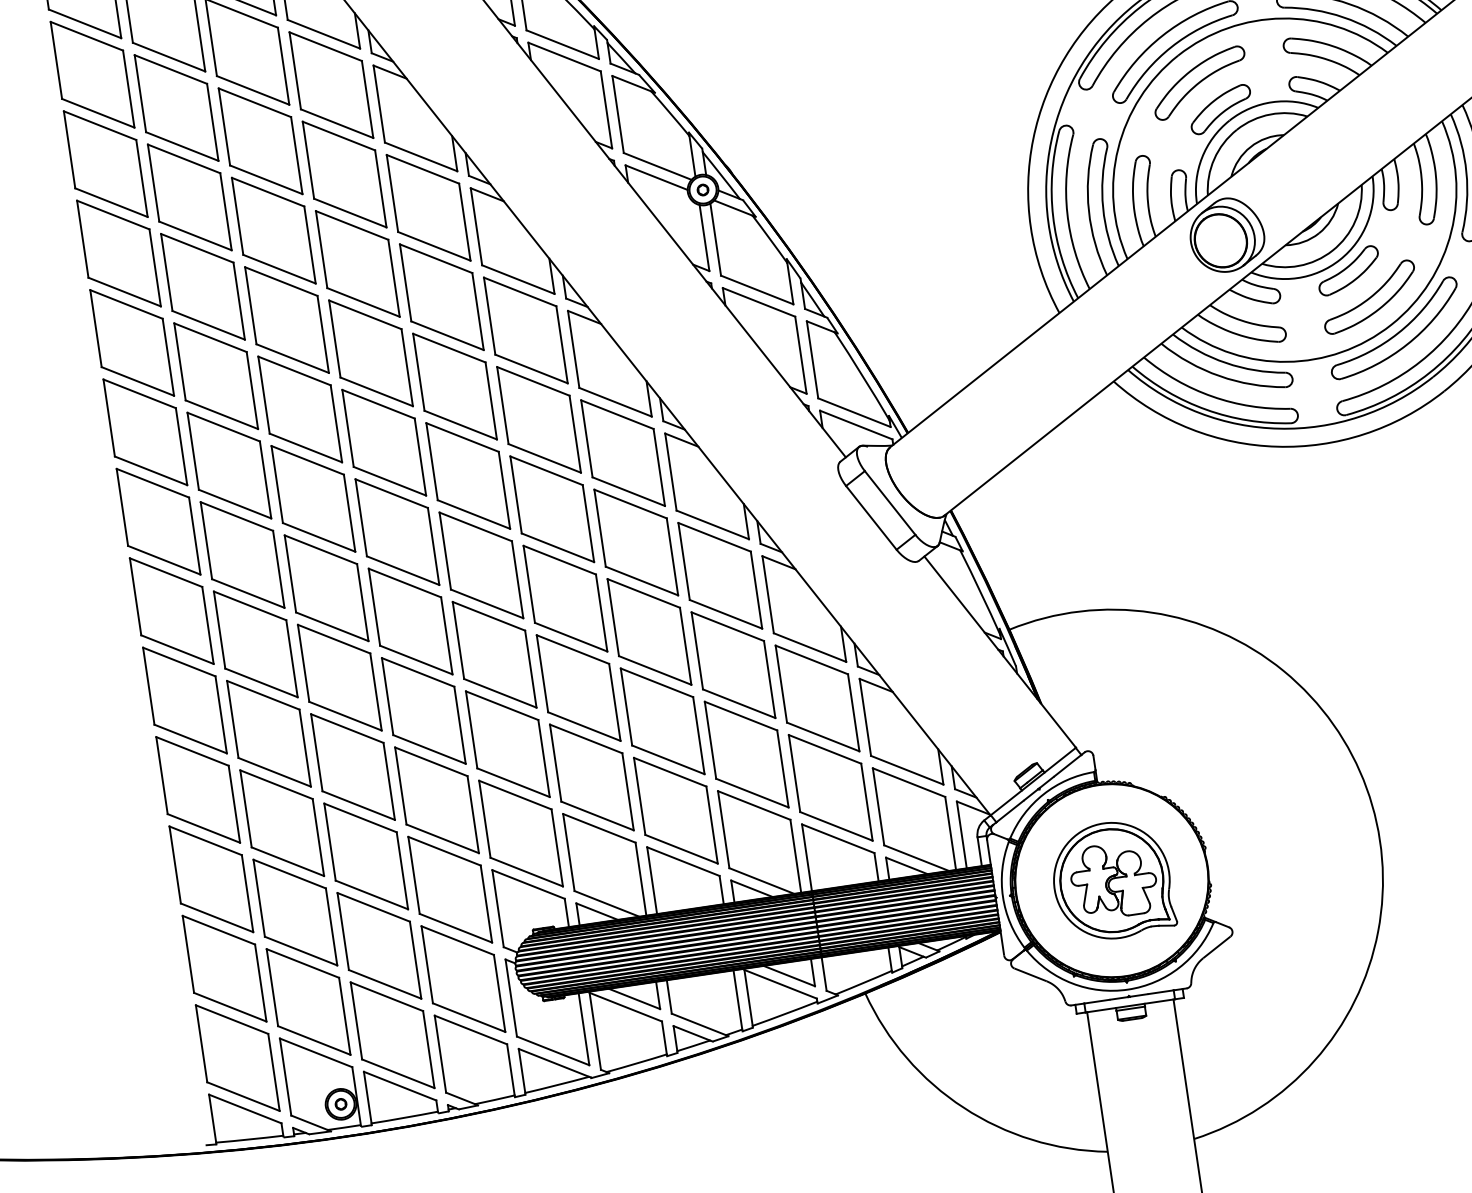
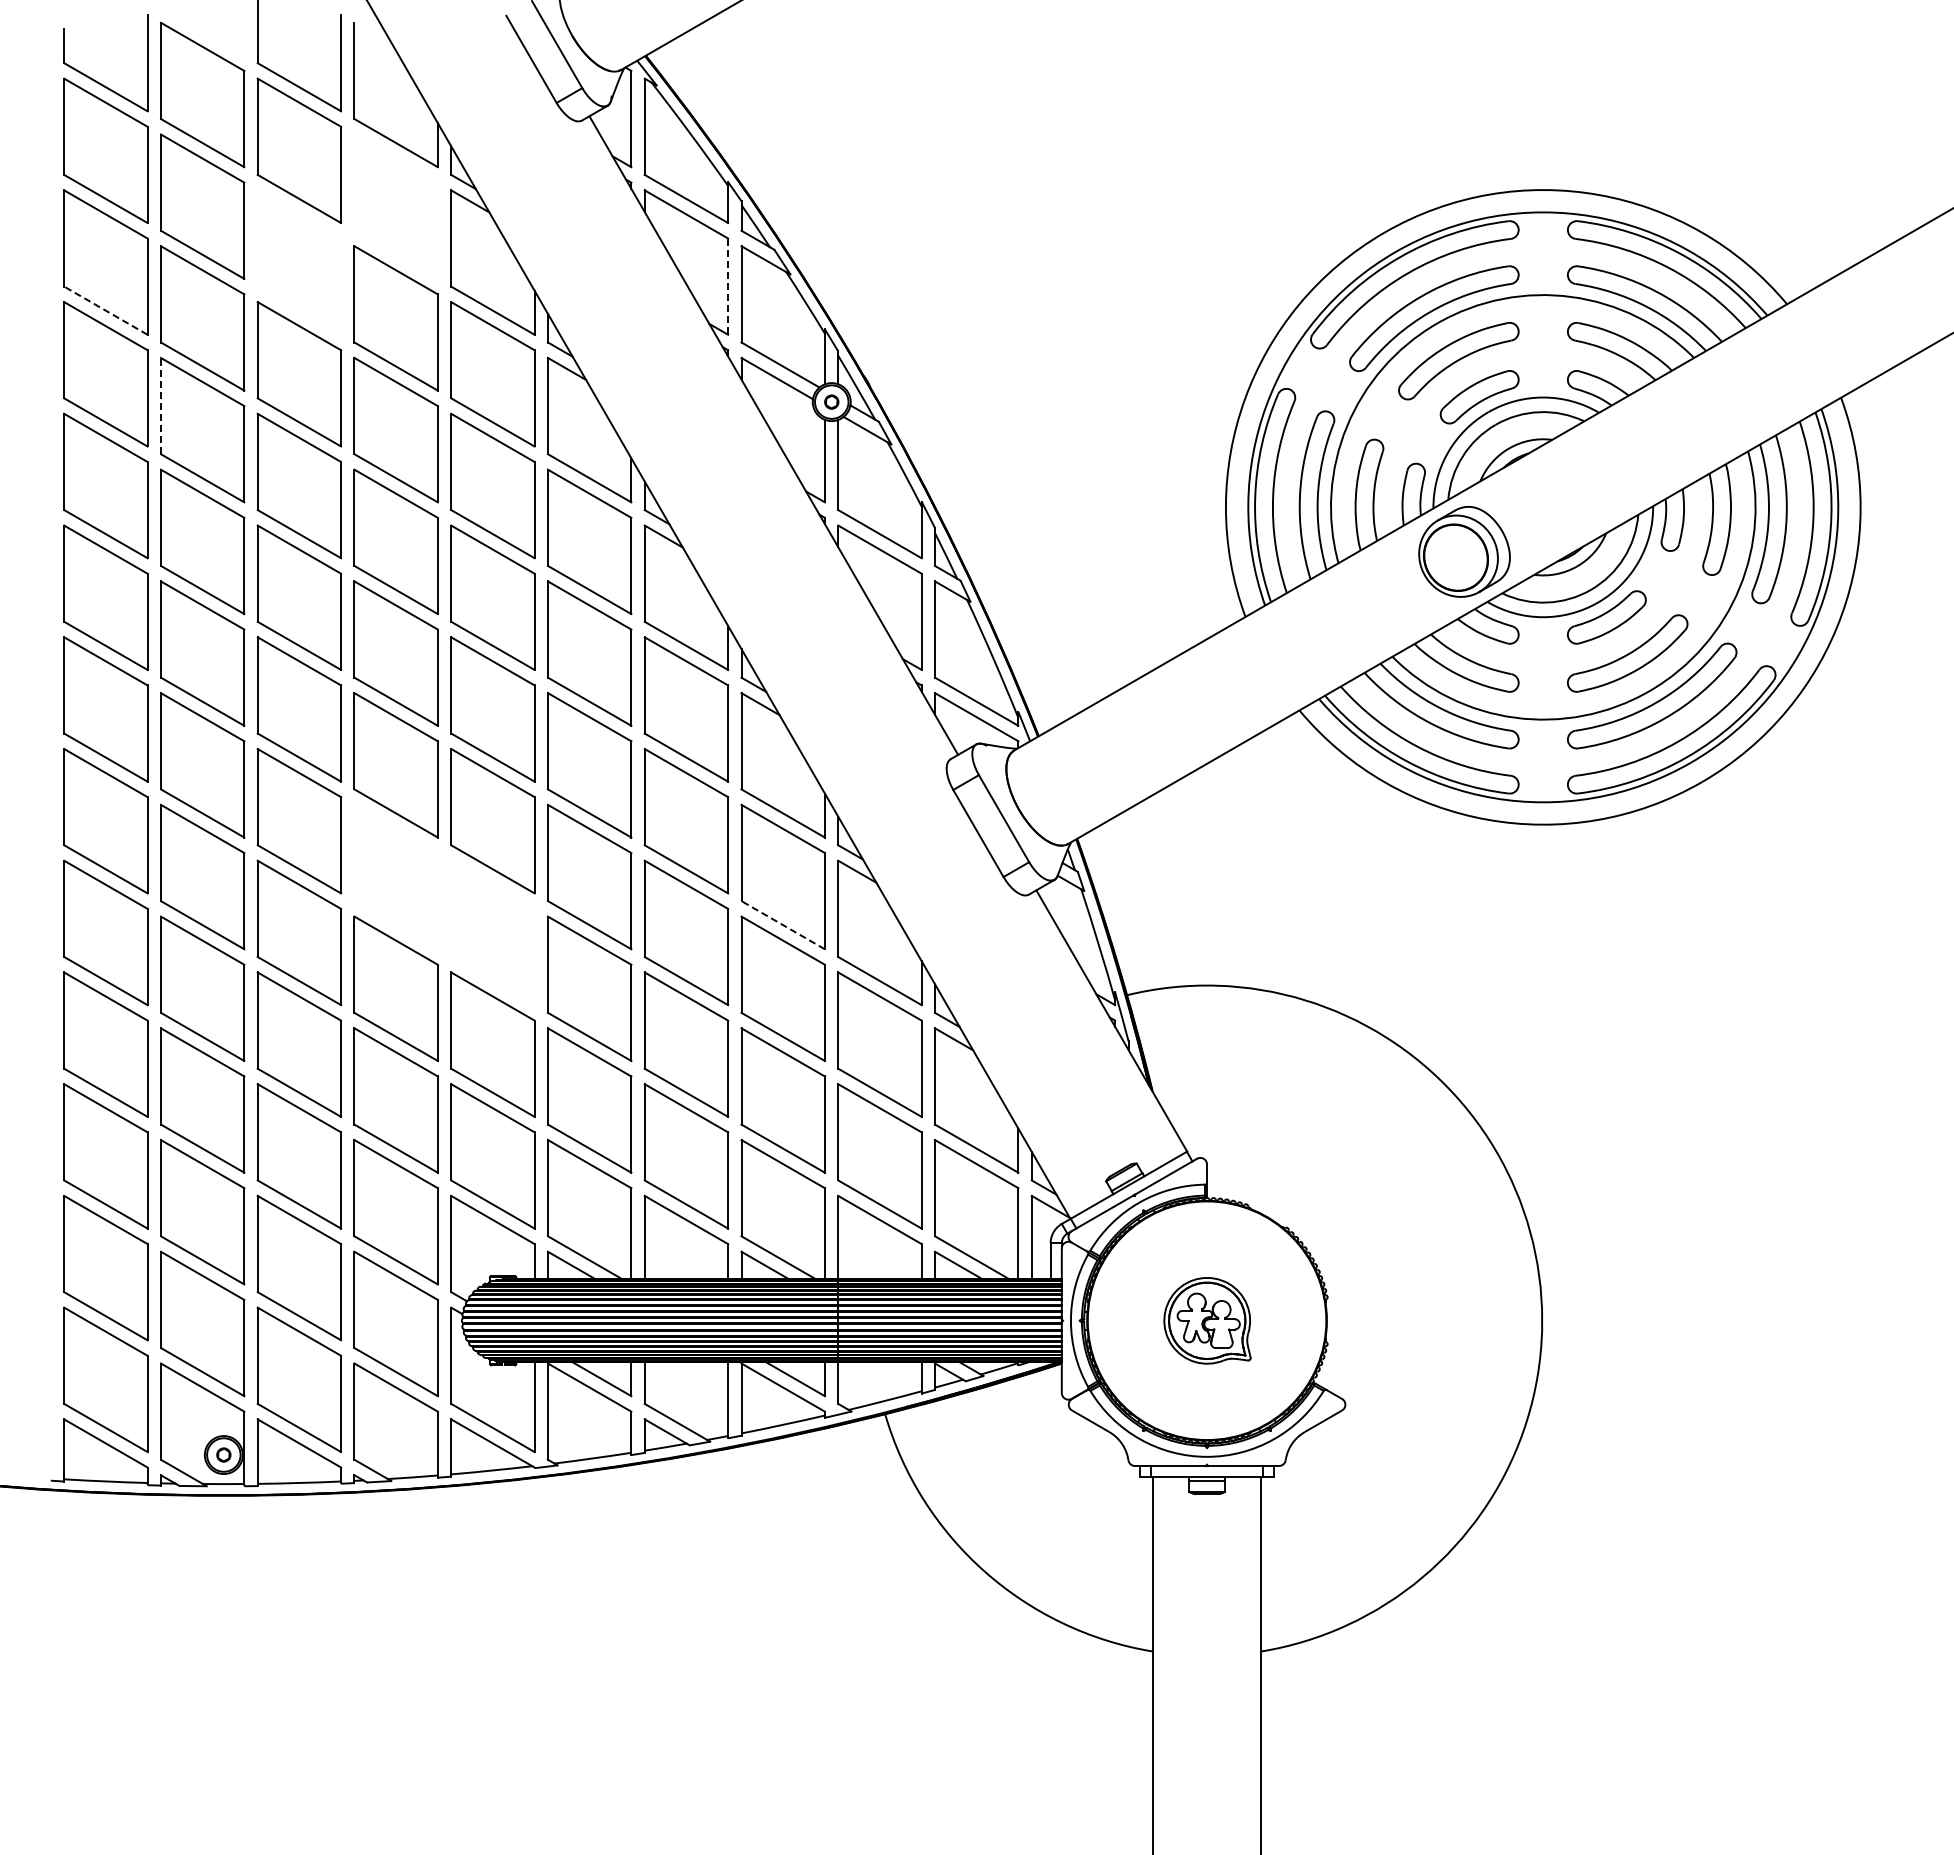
part: (330, 85) -> (395, 206), removed
line: (606, 110) -> (728, 287), solid -> dashed
part: (260, 141) -> (299, 262), removed
line: (111, 202) -> (105, 310), solid -> dashed
line: (166, 272) -> (160, 405), solid -> dashed
line: (725, 613) -> (782, 924), solid -> dashed
part: (410, 621) -> (395, 876), removed
part: (494, 654) -> (492, 932), removed
part: (1112, 880) -> (1207, 1320), size x0.6

